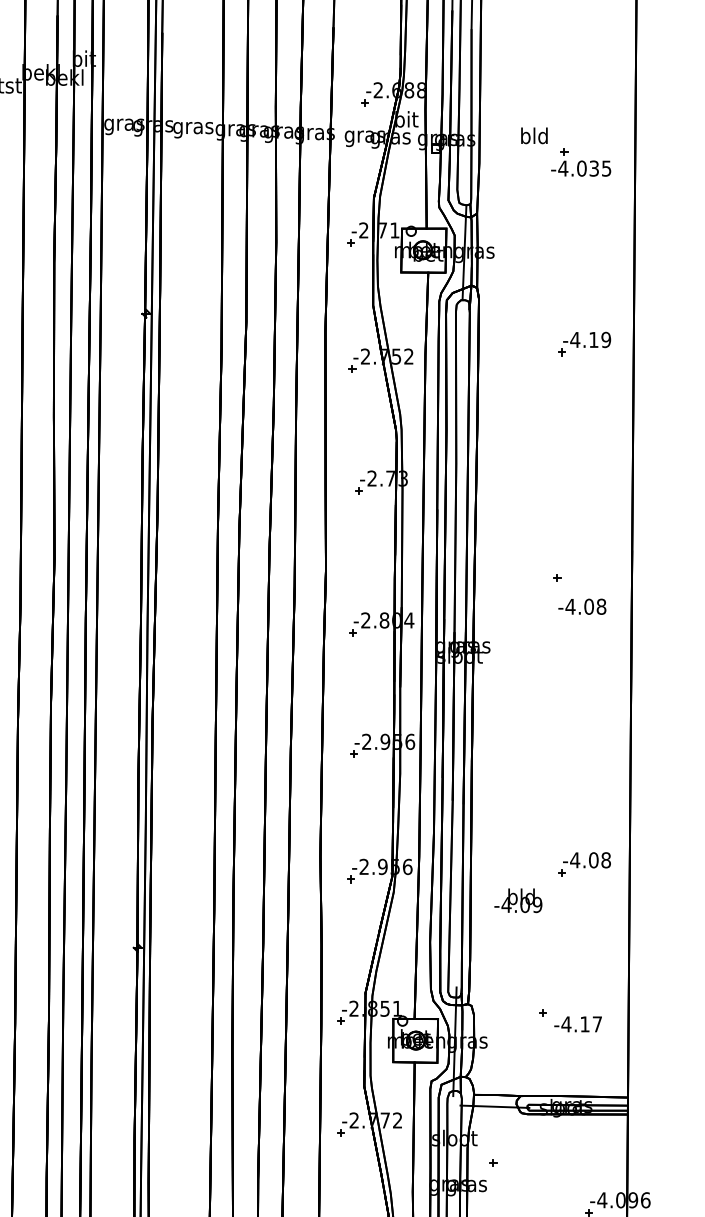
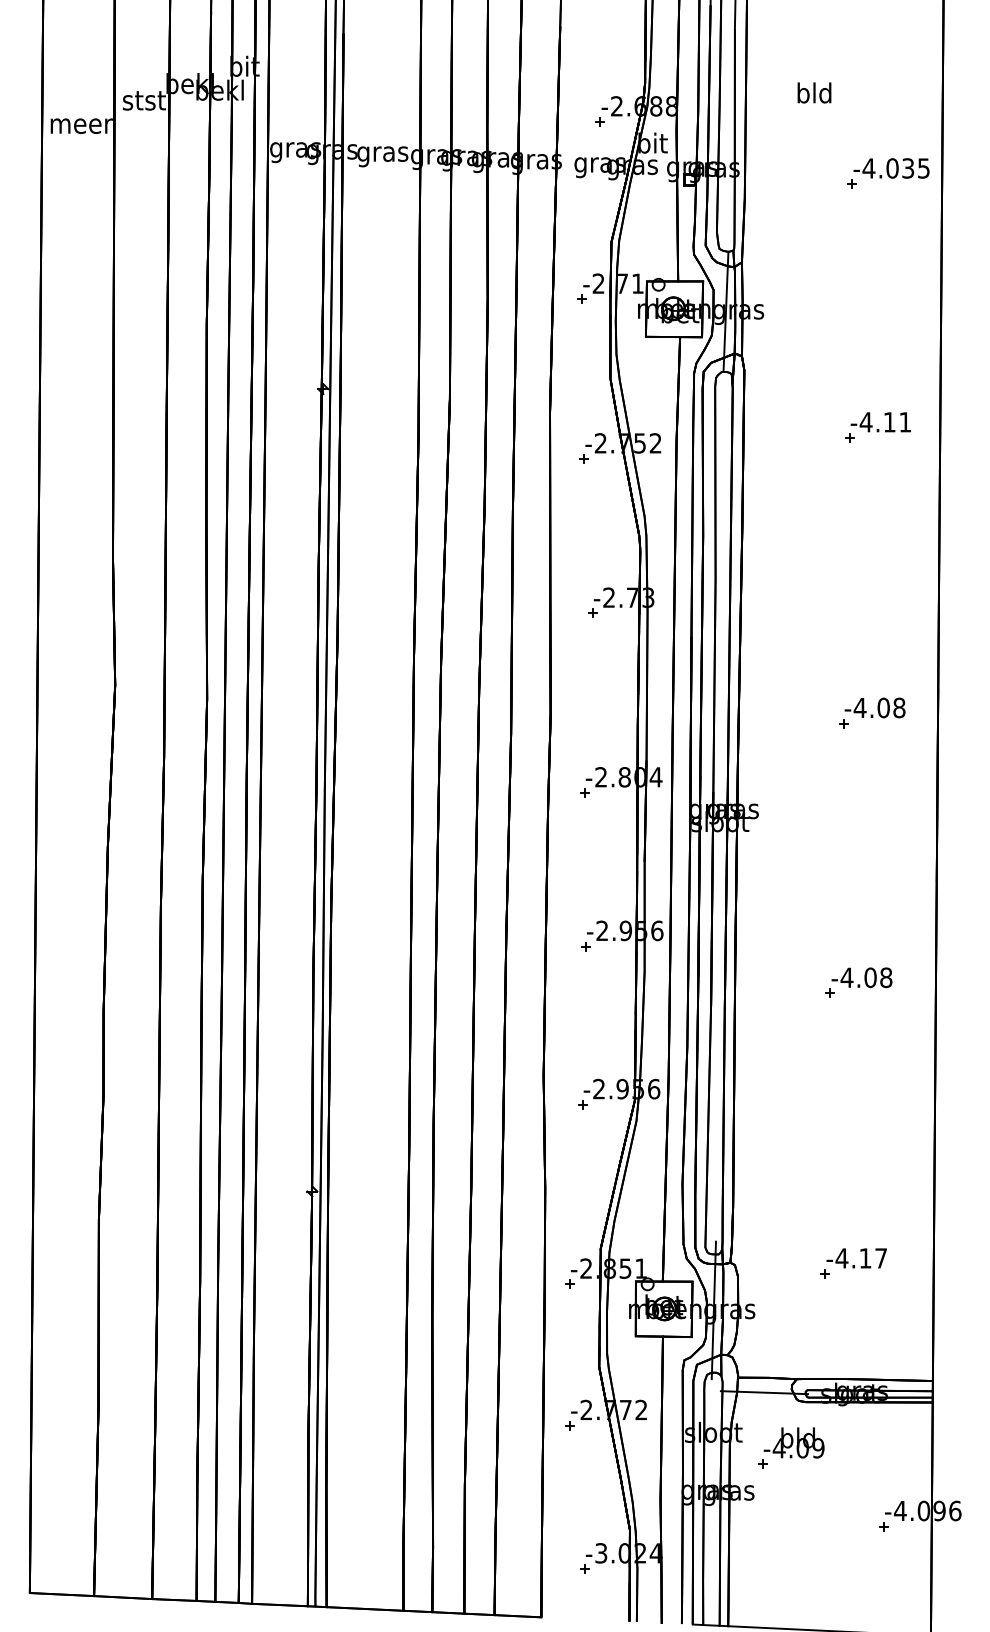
text: (534, 135) -> (814, 92), moved
text: (581, 168) -> (891, 168), moved
text: (606, 340) -> (905, 422), -4.19 -> -4.11
text: (581, 606) -> (874, 707), moved
part: (584, 864) -> (858, 982), moved
text: (517, 900) -> (793, 1442), moved
text: (577, 1024) -> (856, 1258), moved

